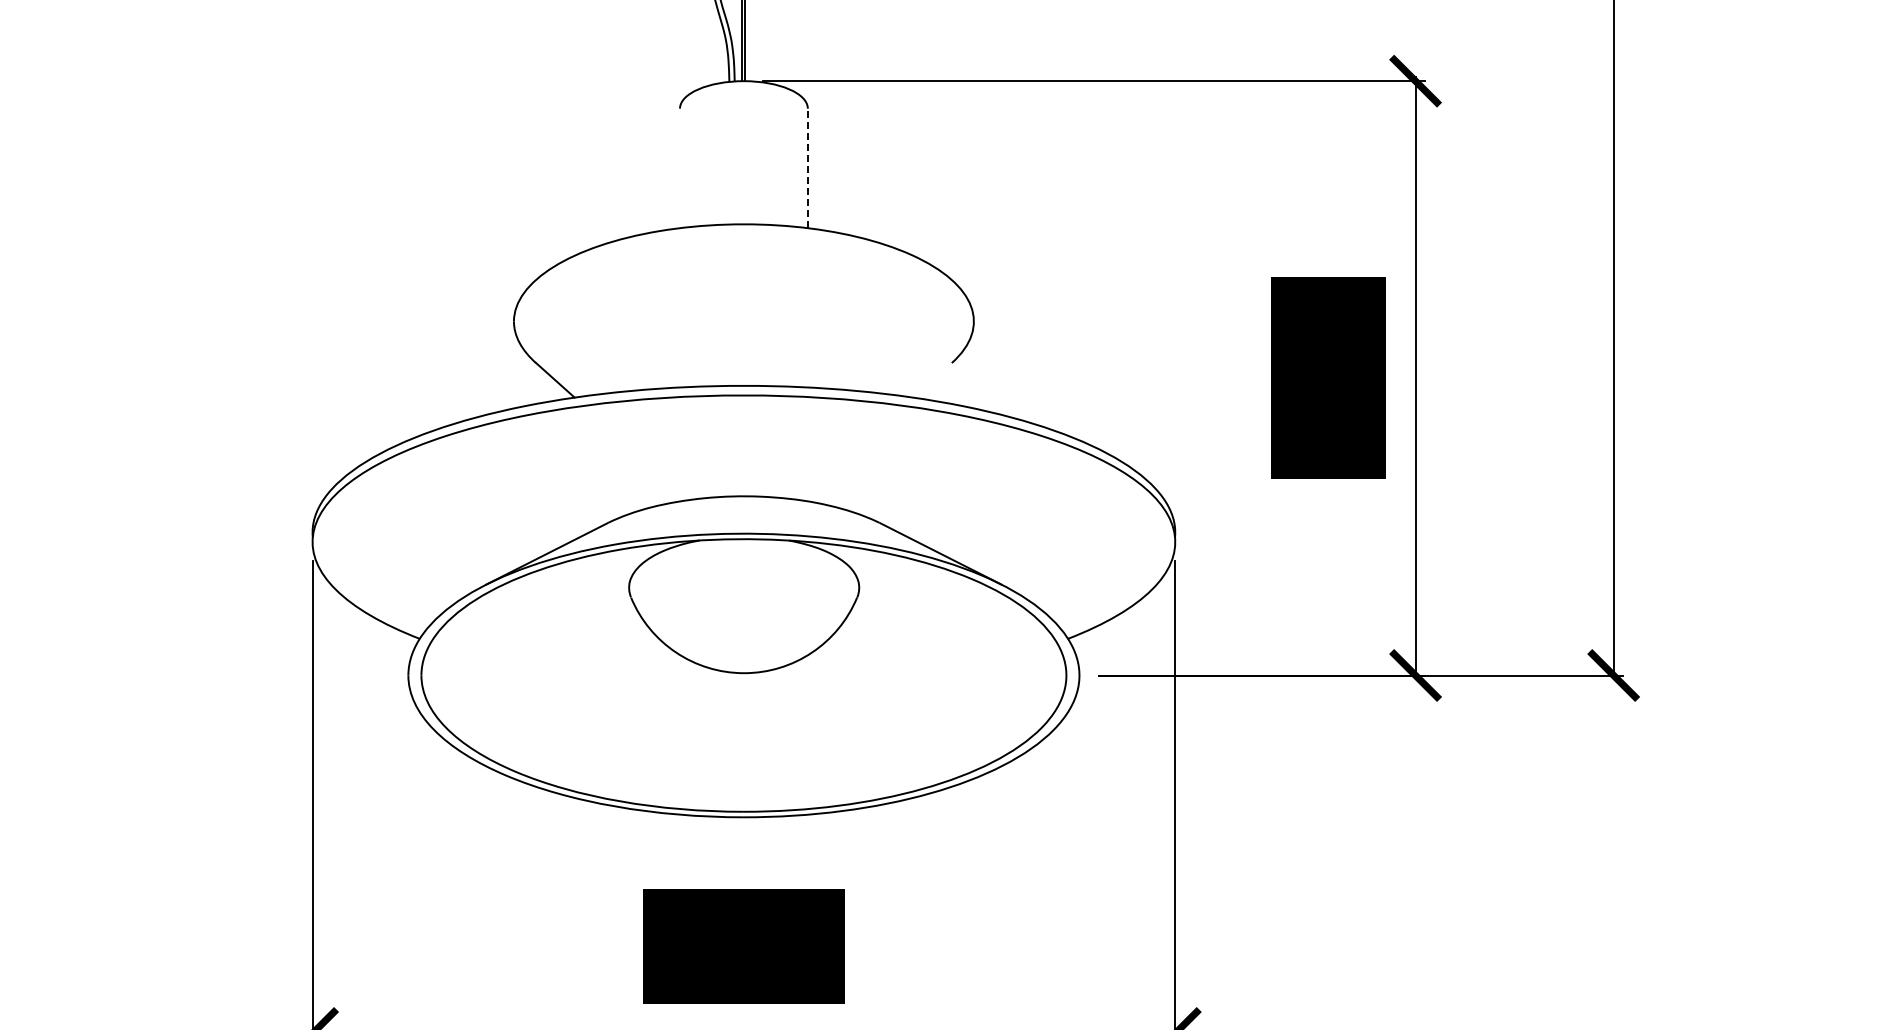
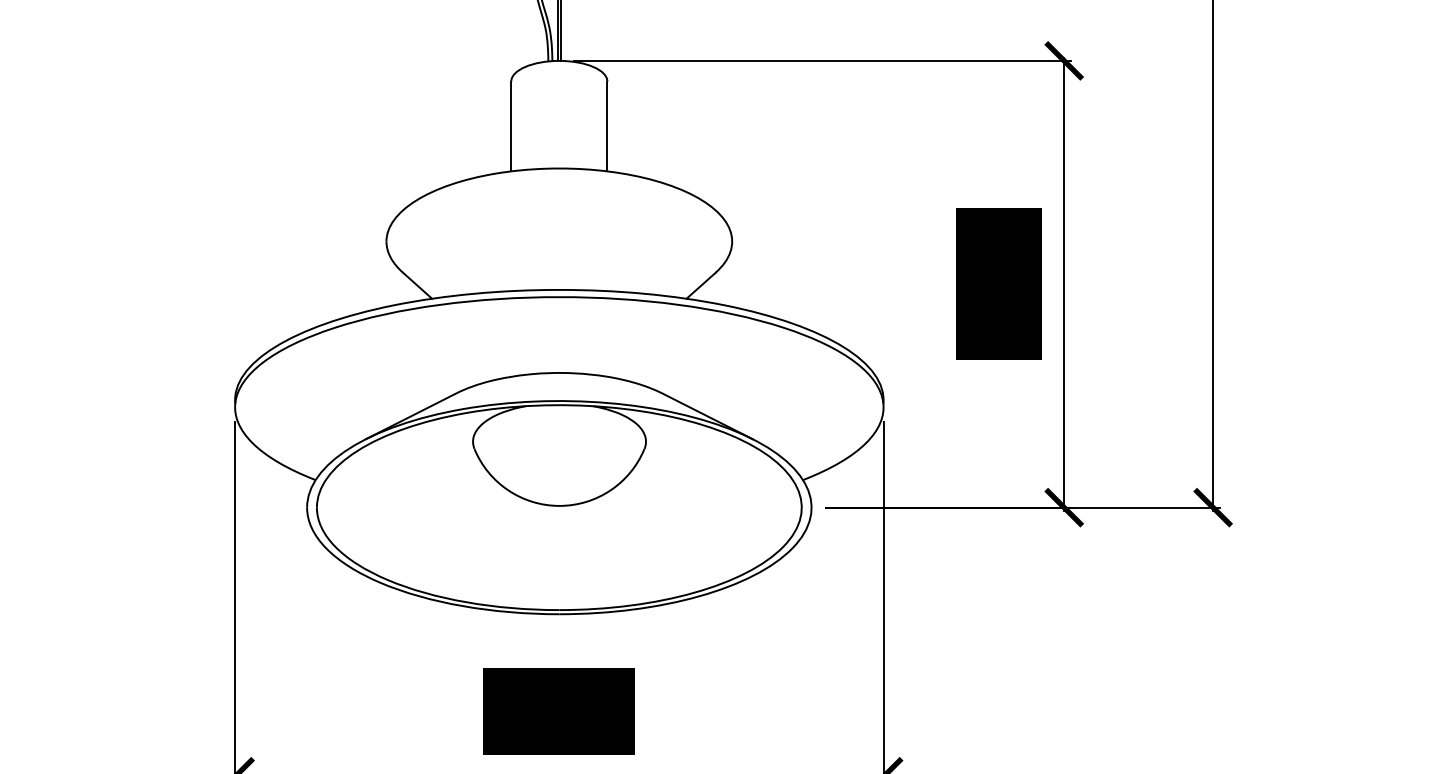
line: (680, 168) -> (511, 126), added
line: (807, 168) -> (607, 126), dashed -> solid
line: (932, 379) -> (701, 285), added

